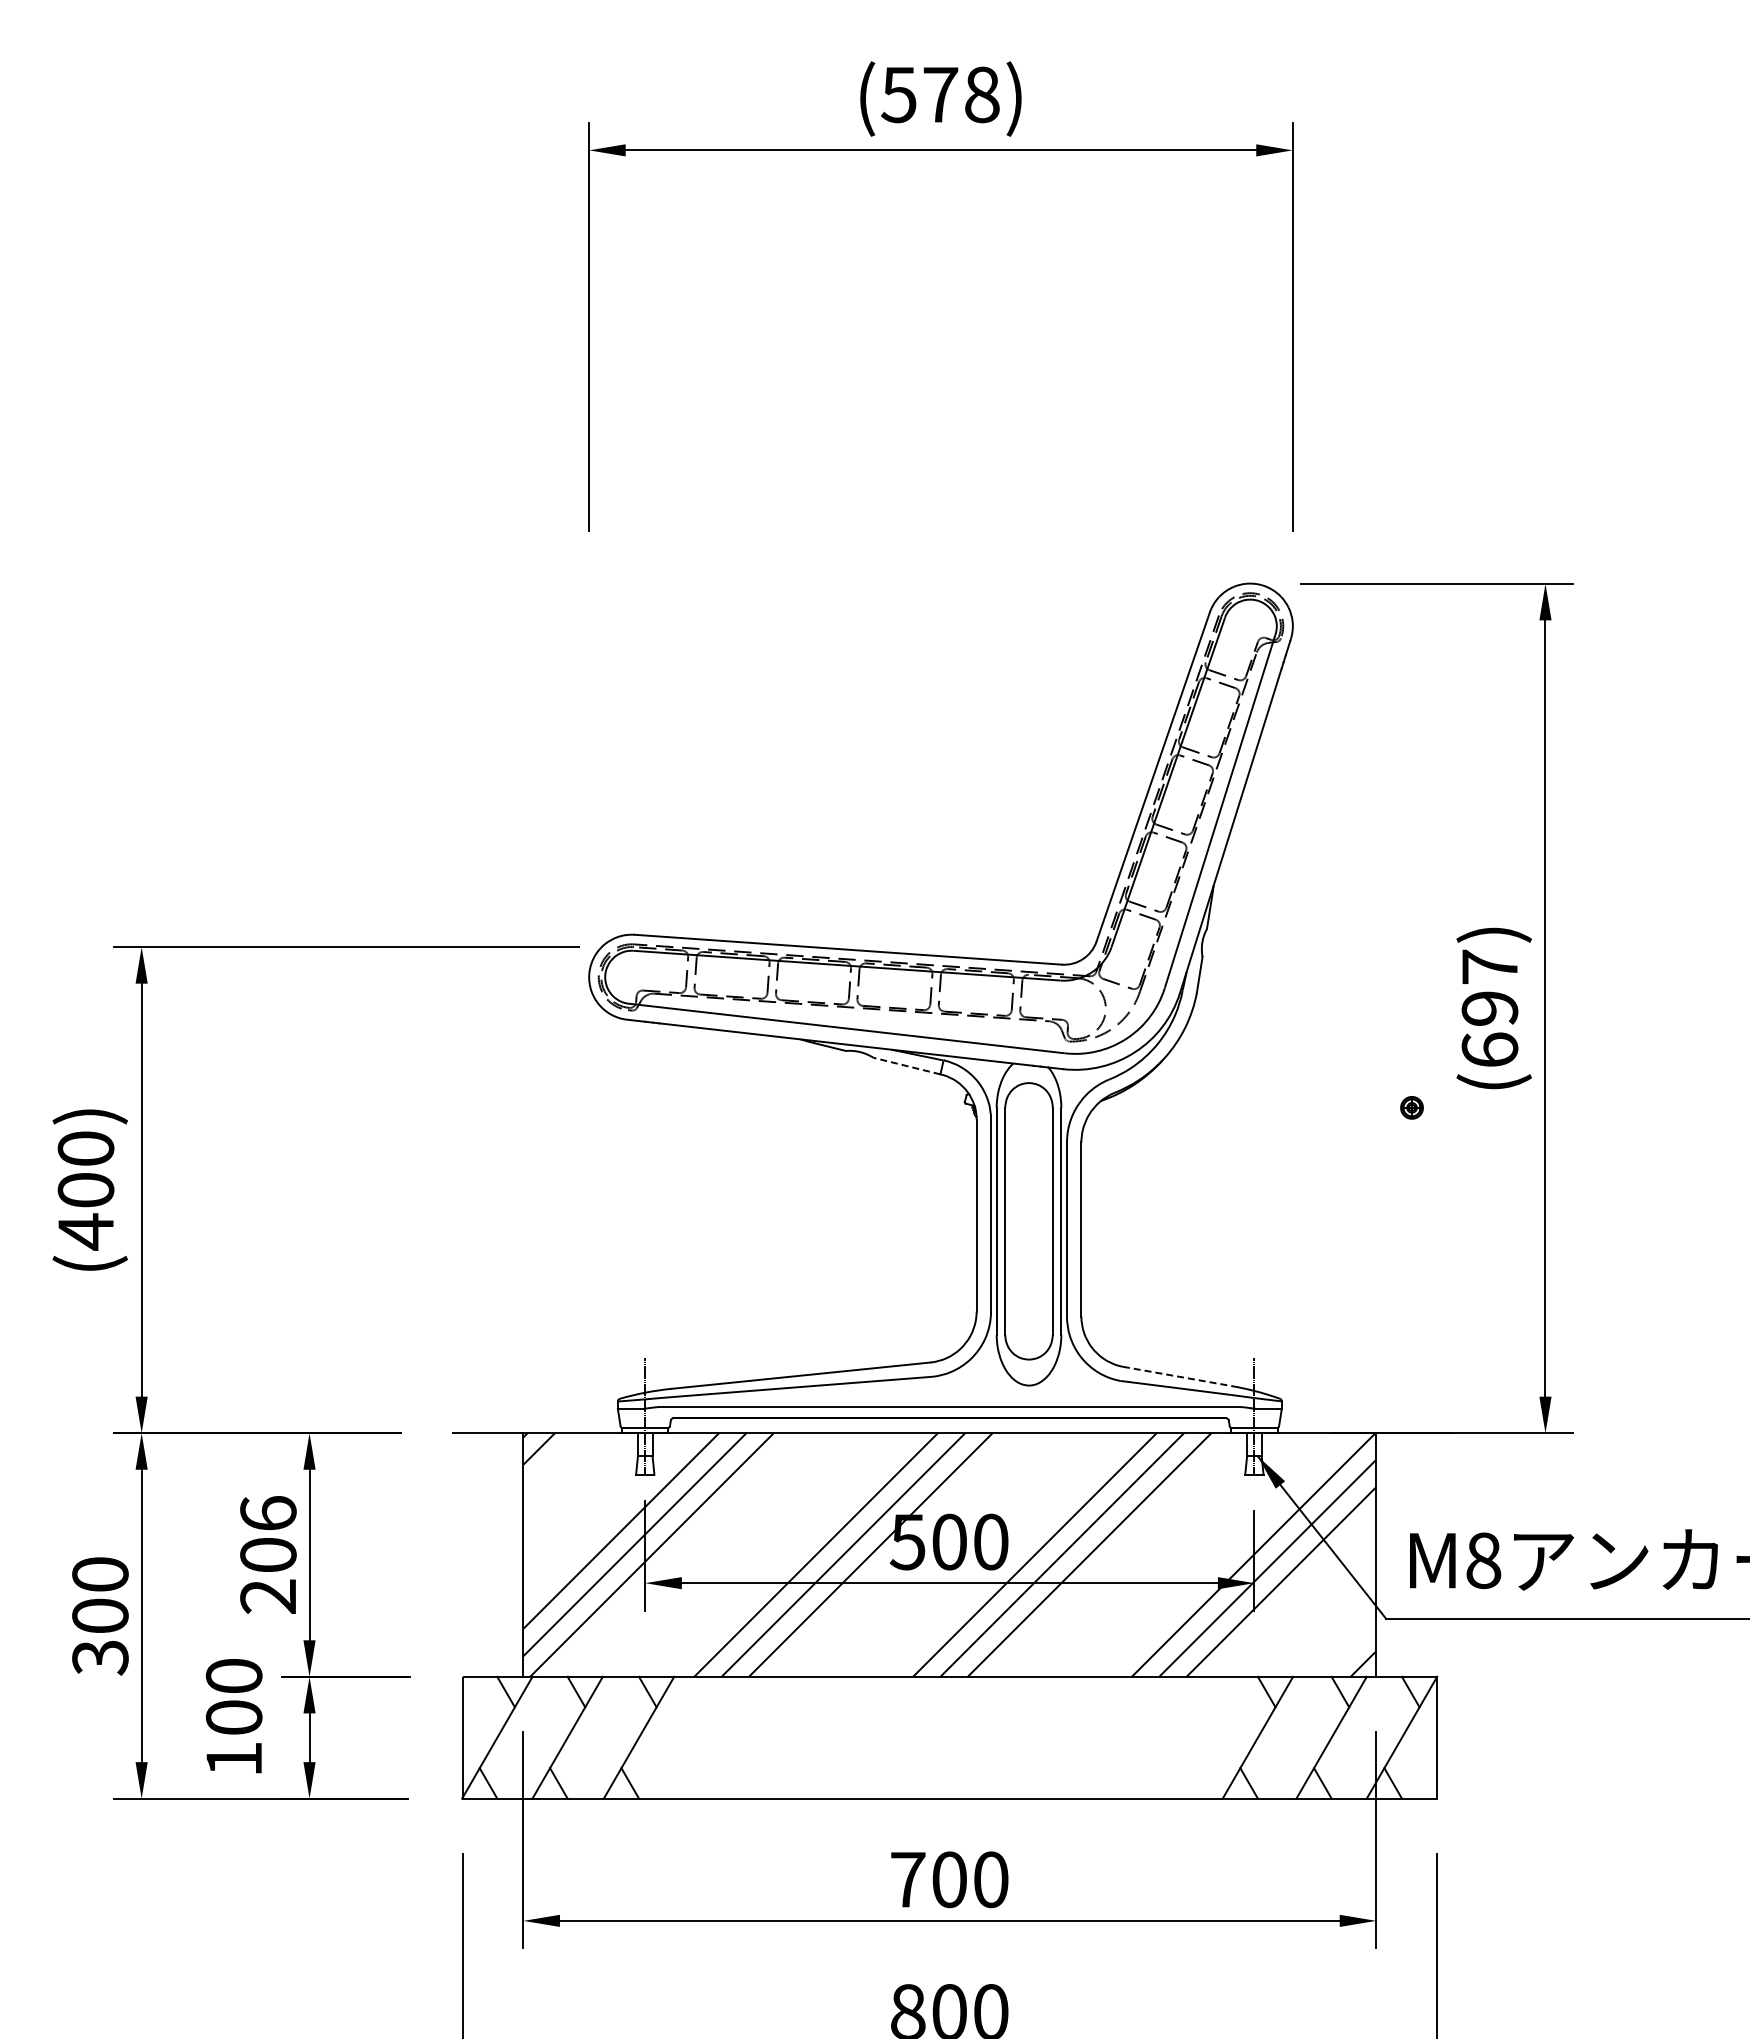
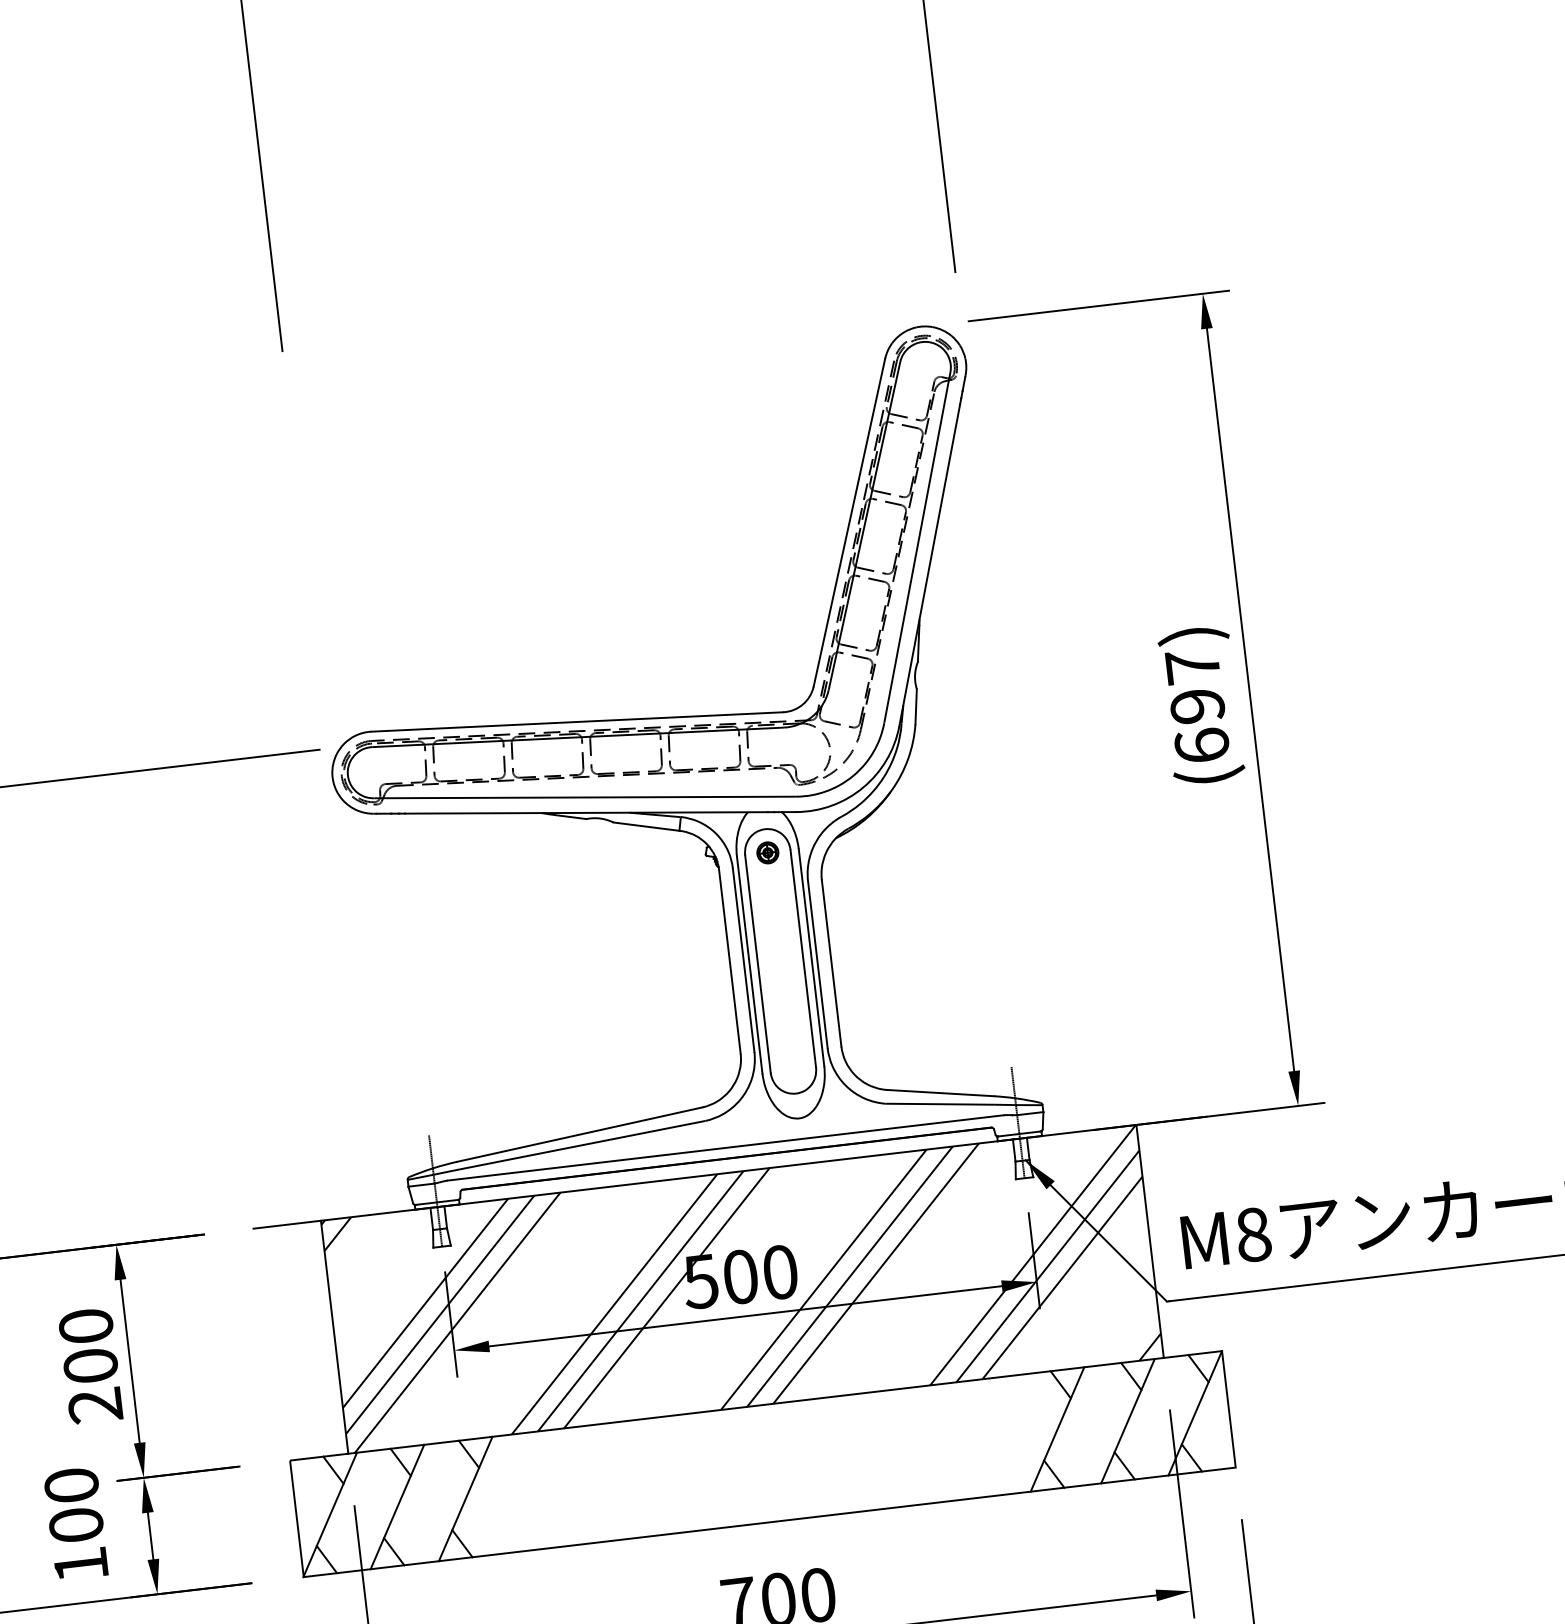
line: (906, 1066) -> (646, 827), dashed -> solid
part: (1411, 1107) -> (767, 852), moved
line: (1177, 1376) -> (940, 1093), dashed -> solid
text: (268, 1513) -> (86, 1326), 206 -> 200

